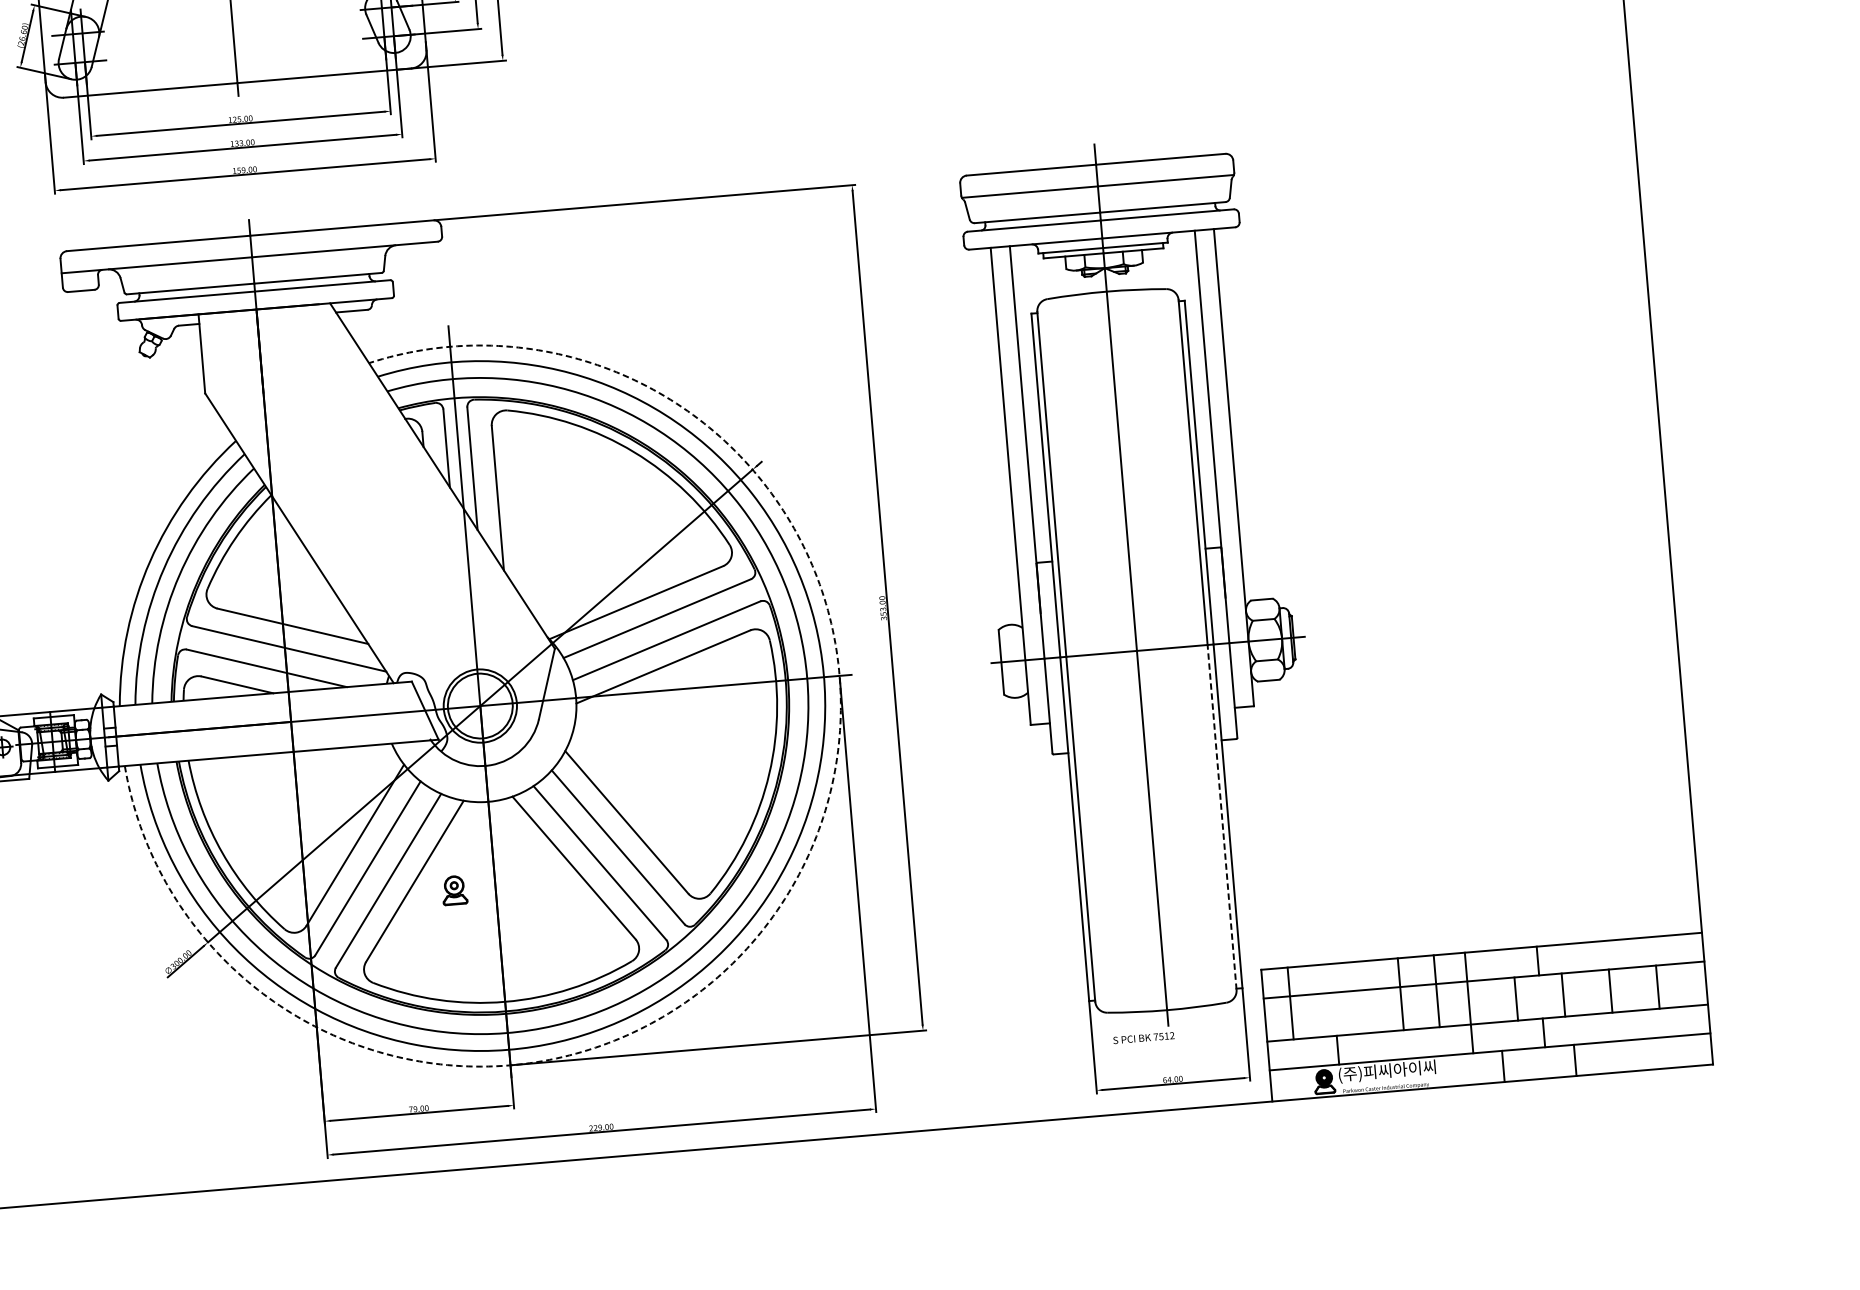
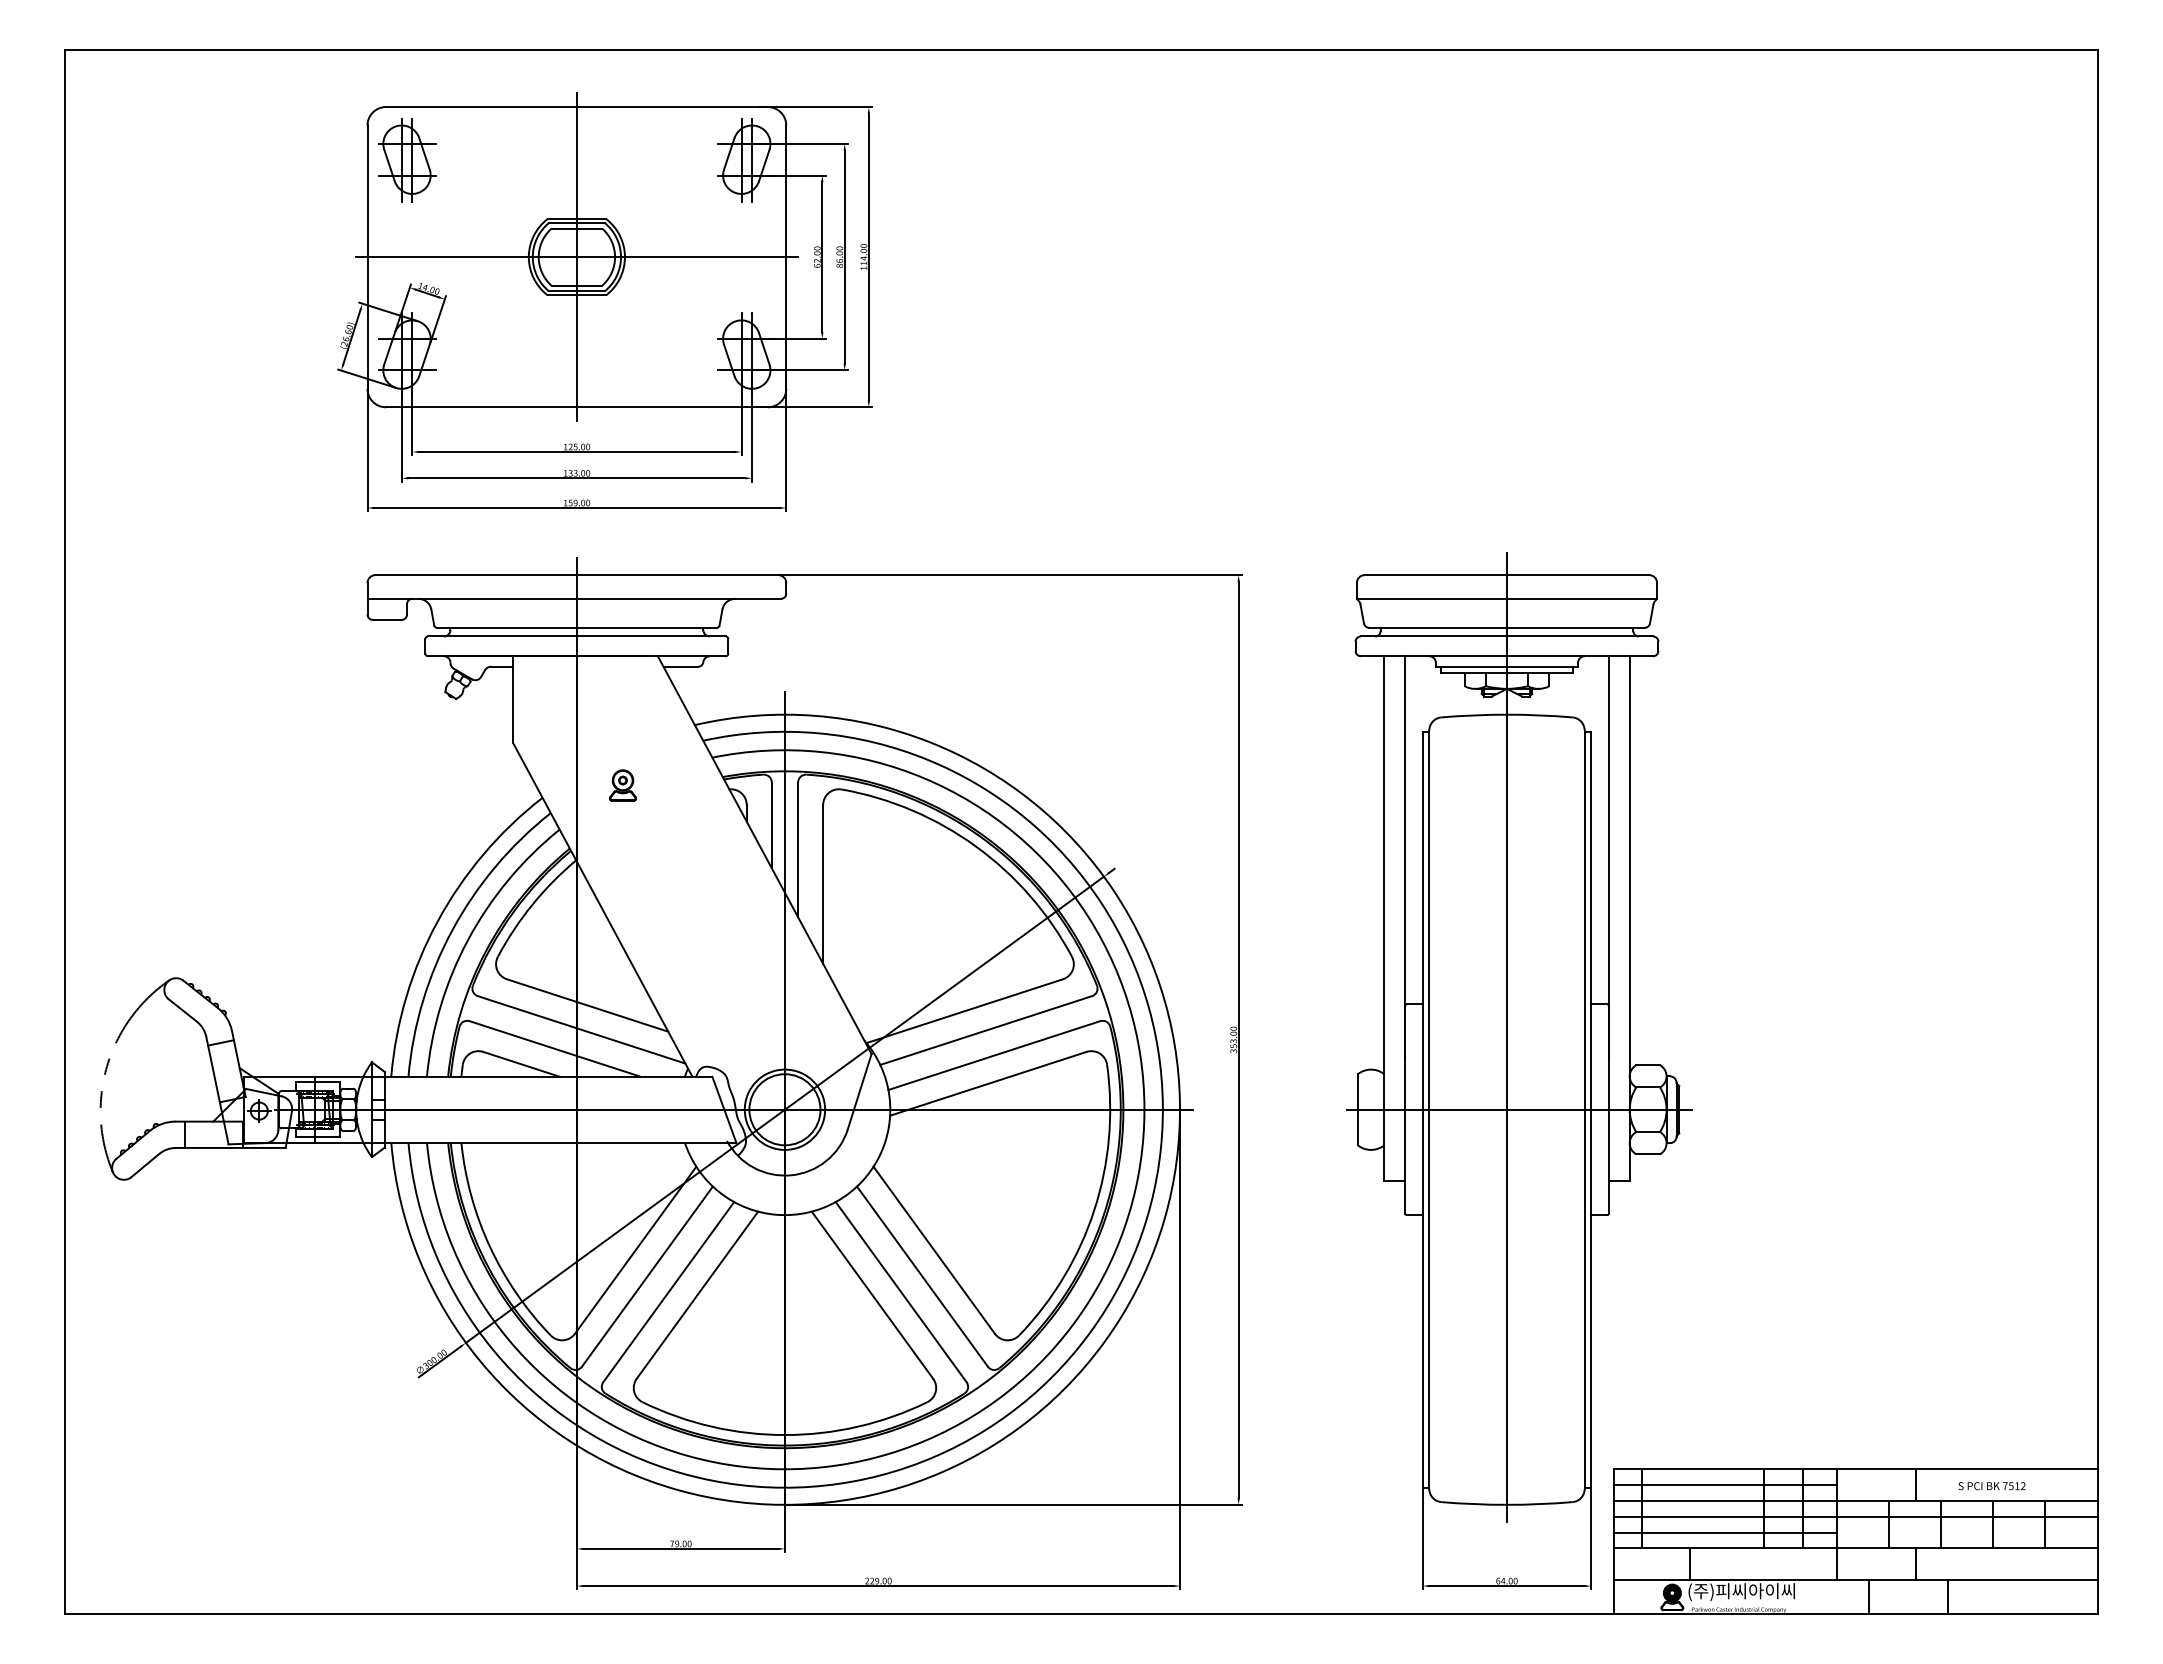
line: (1221, 817) -> (1584, 1299), dashed -> solid
part: (454, 890) -> (622, 785), moved
arc: (788, 893) -> (1104, 1342), dashed -> solid
line: (1364, 975) -> (1725, 1485), added
line: (1484, 994) -> (1855, 1516), added
line: (1367, 1018) -> (1725, 1532), added
text: (1143, 1038) -> (1991, 1486), moved

